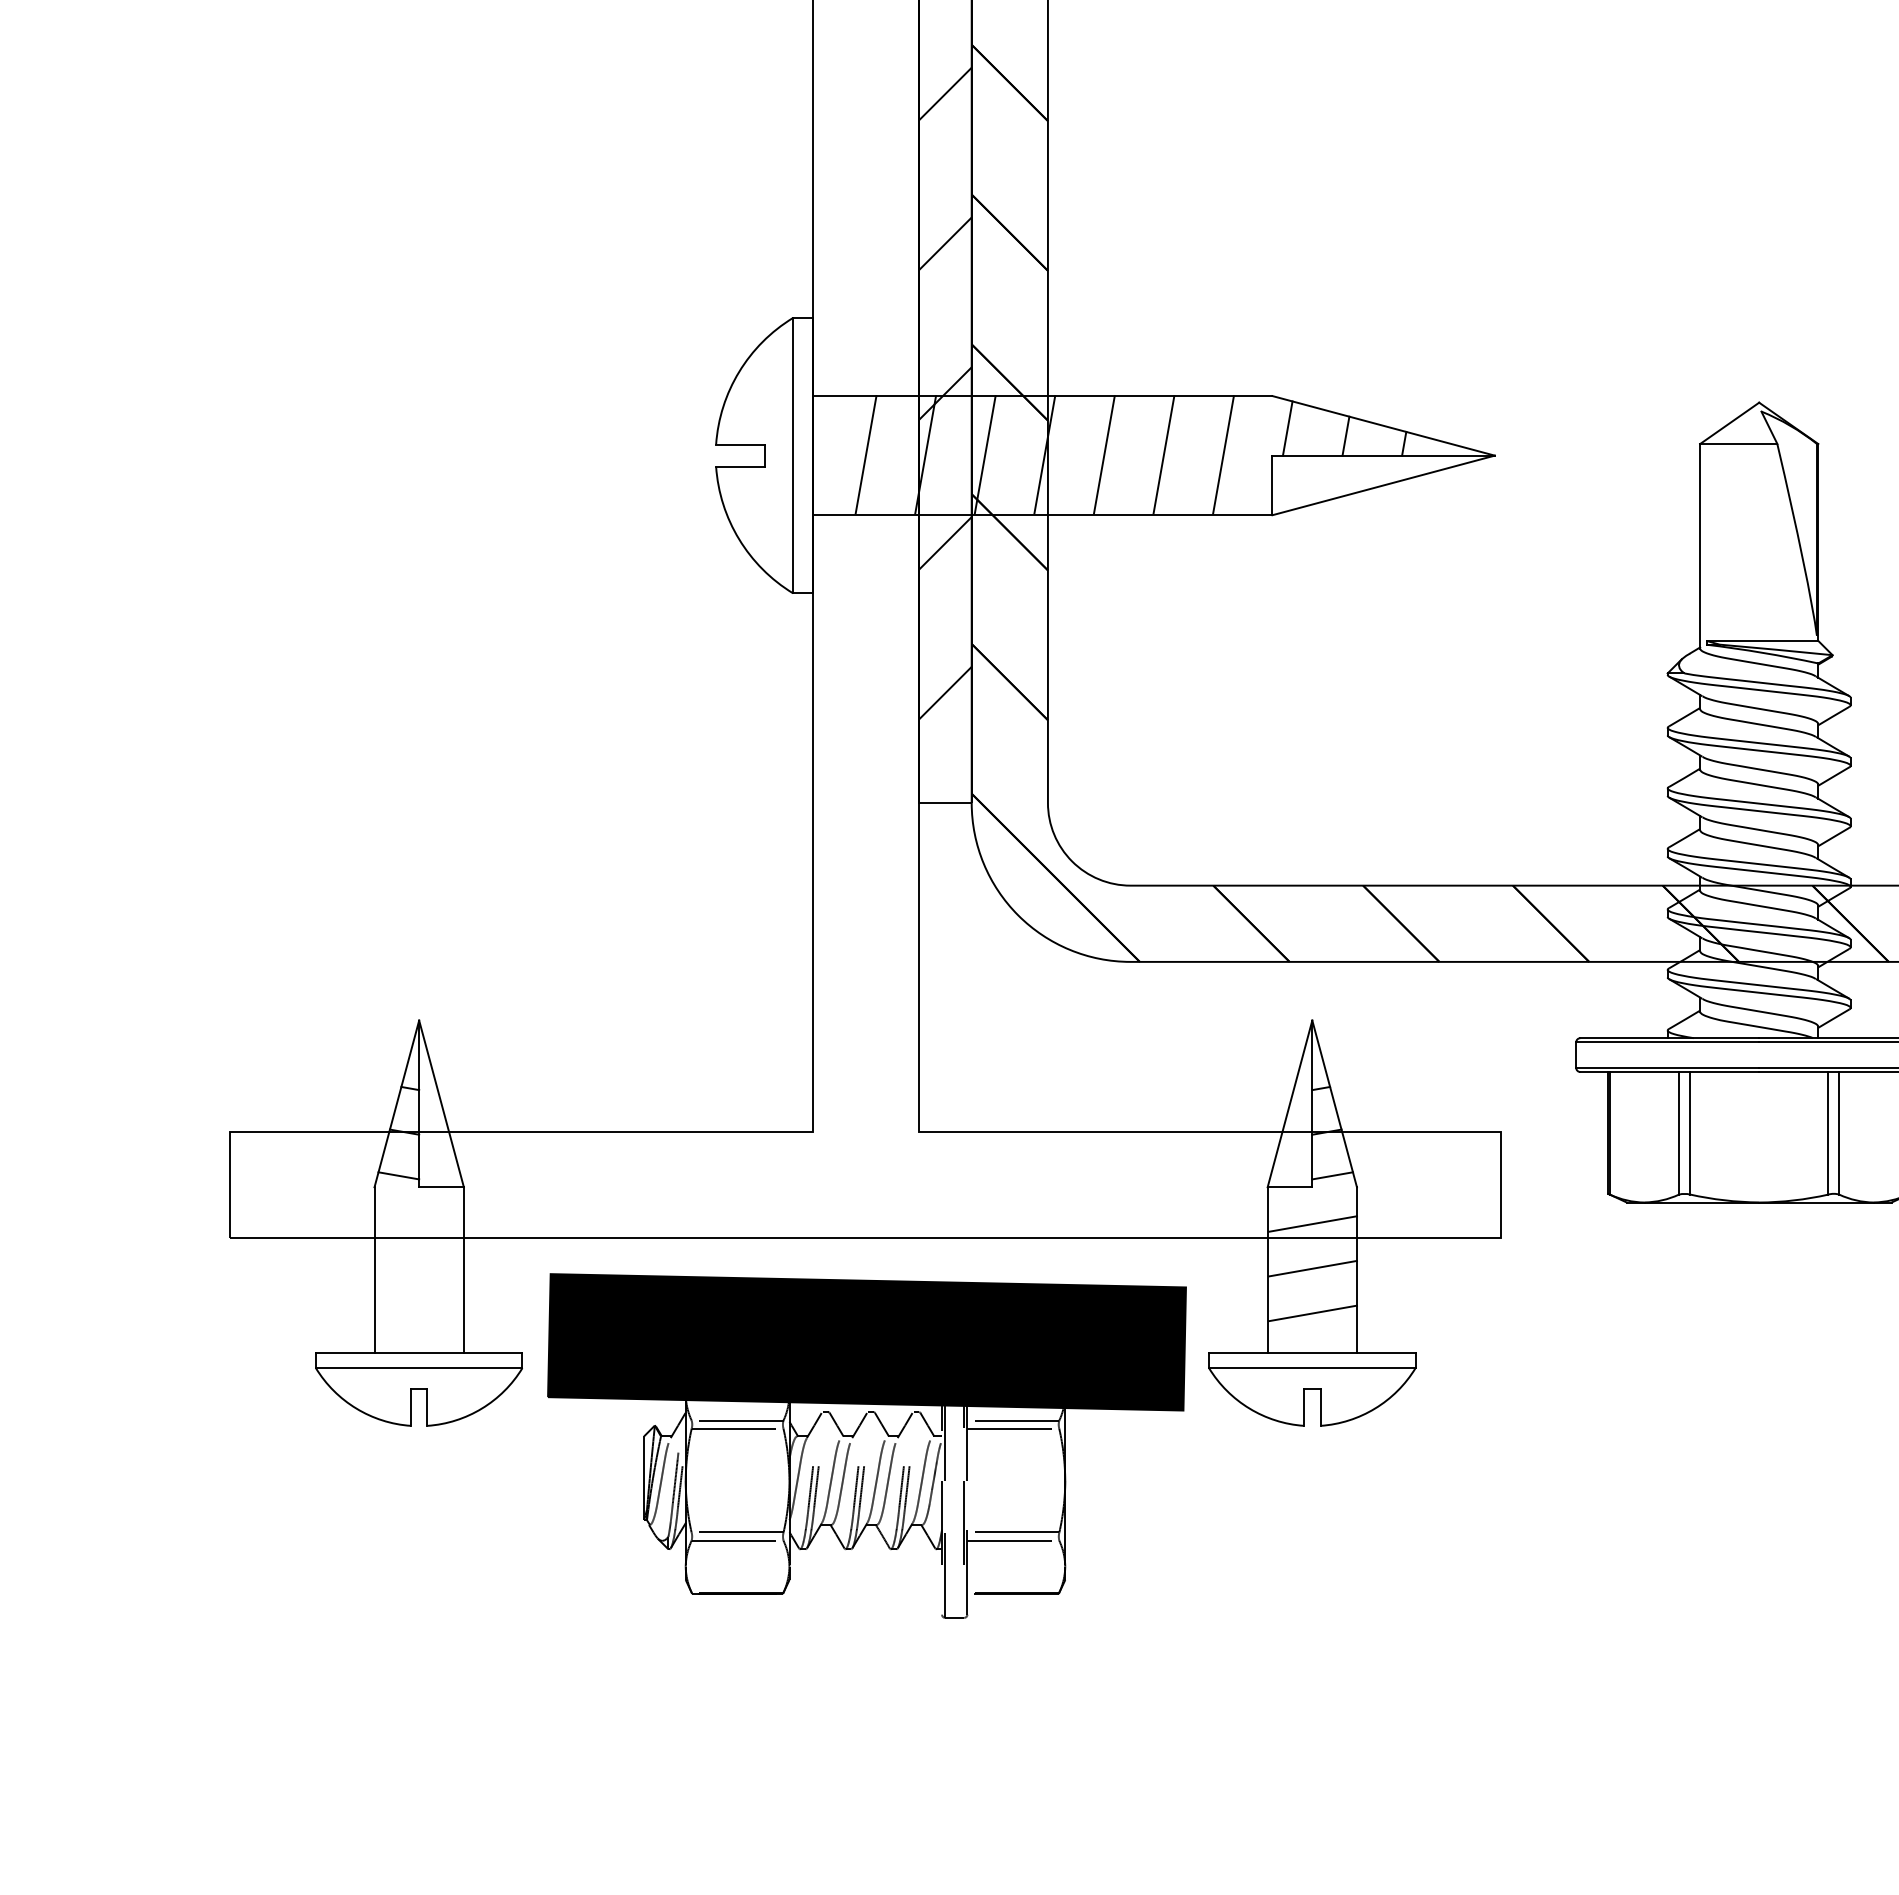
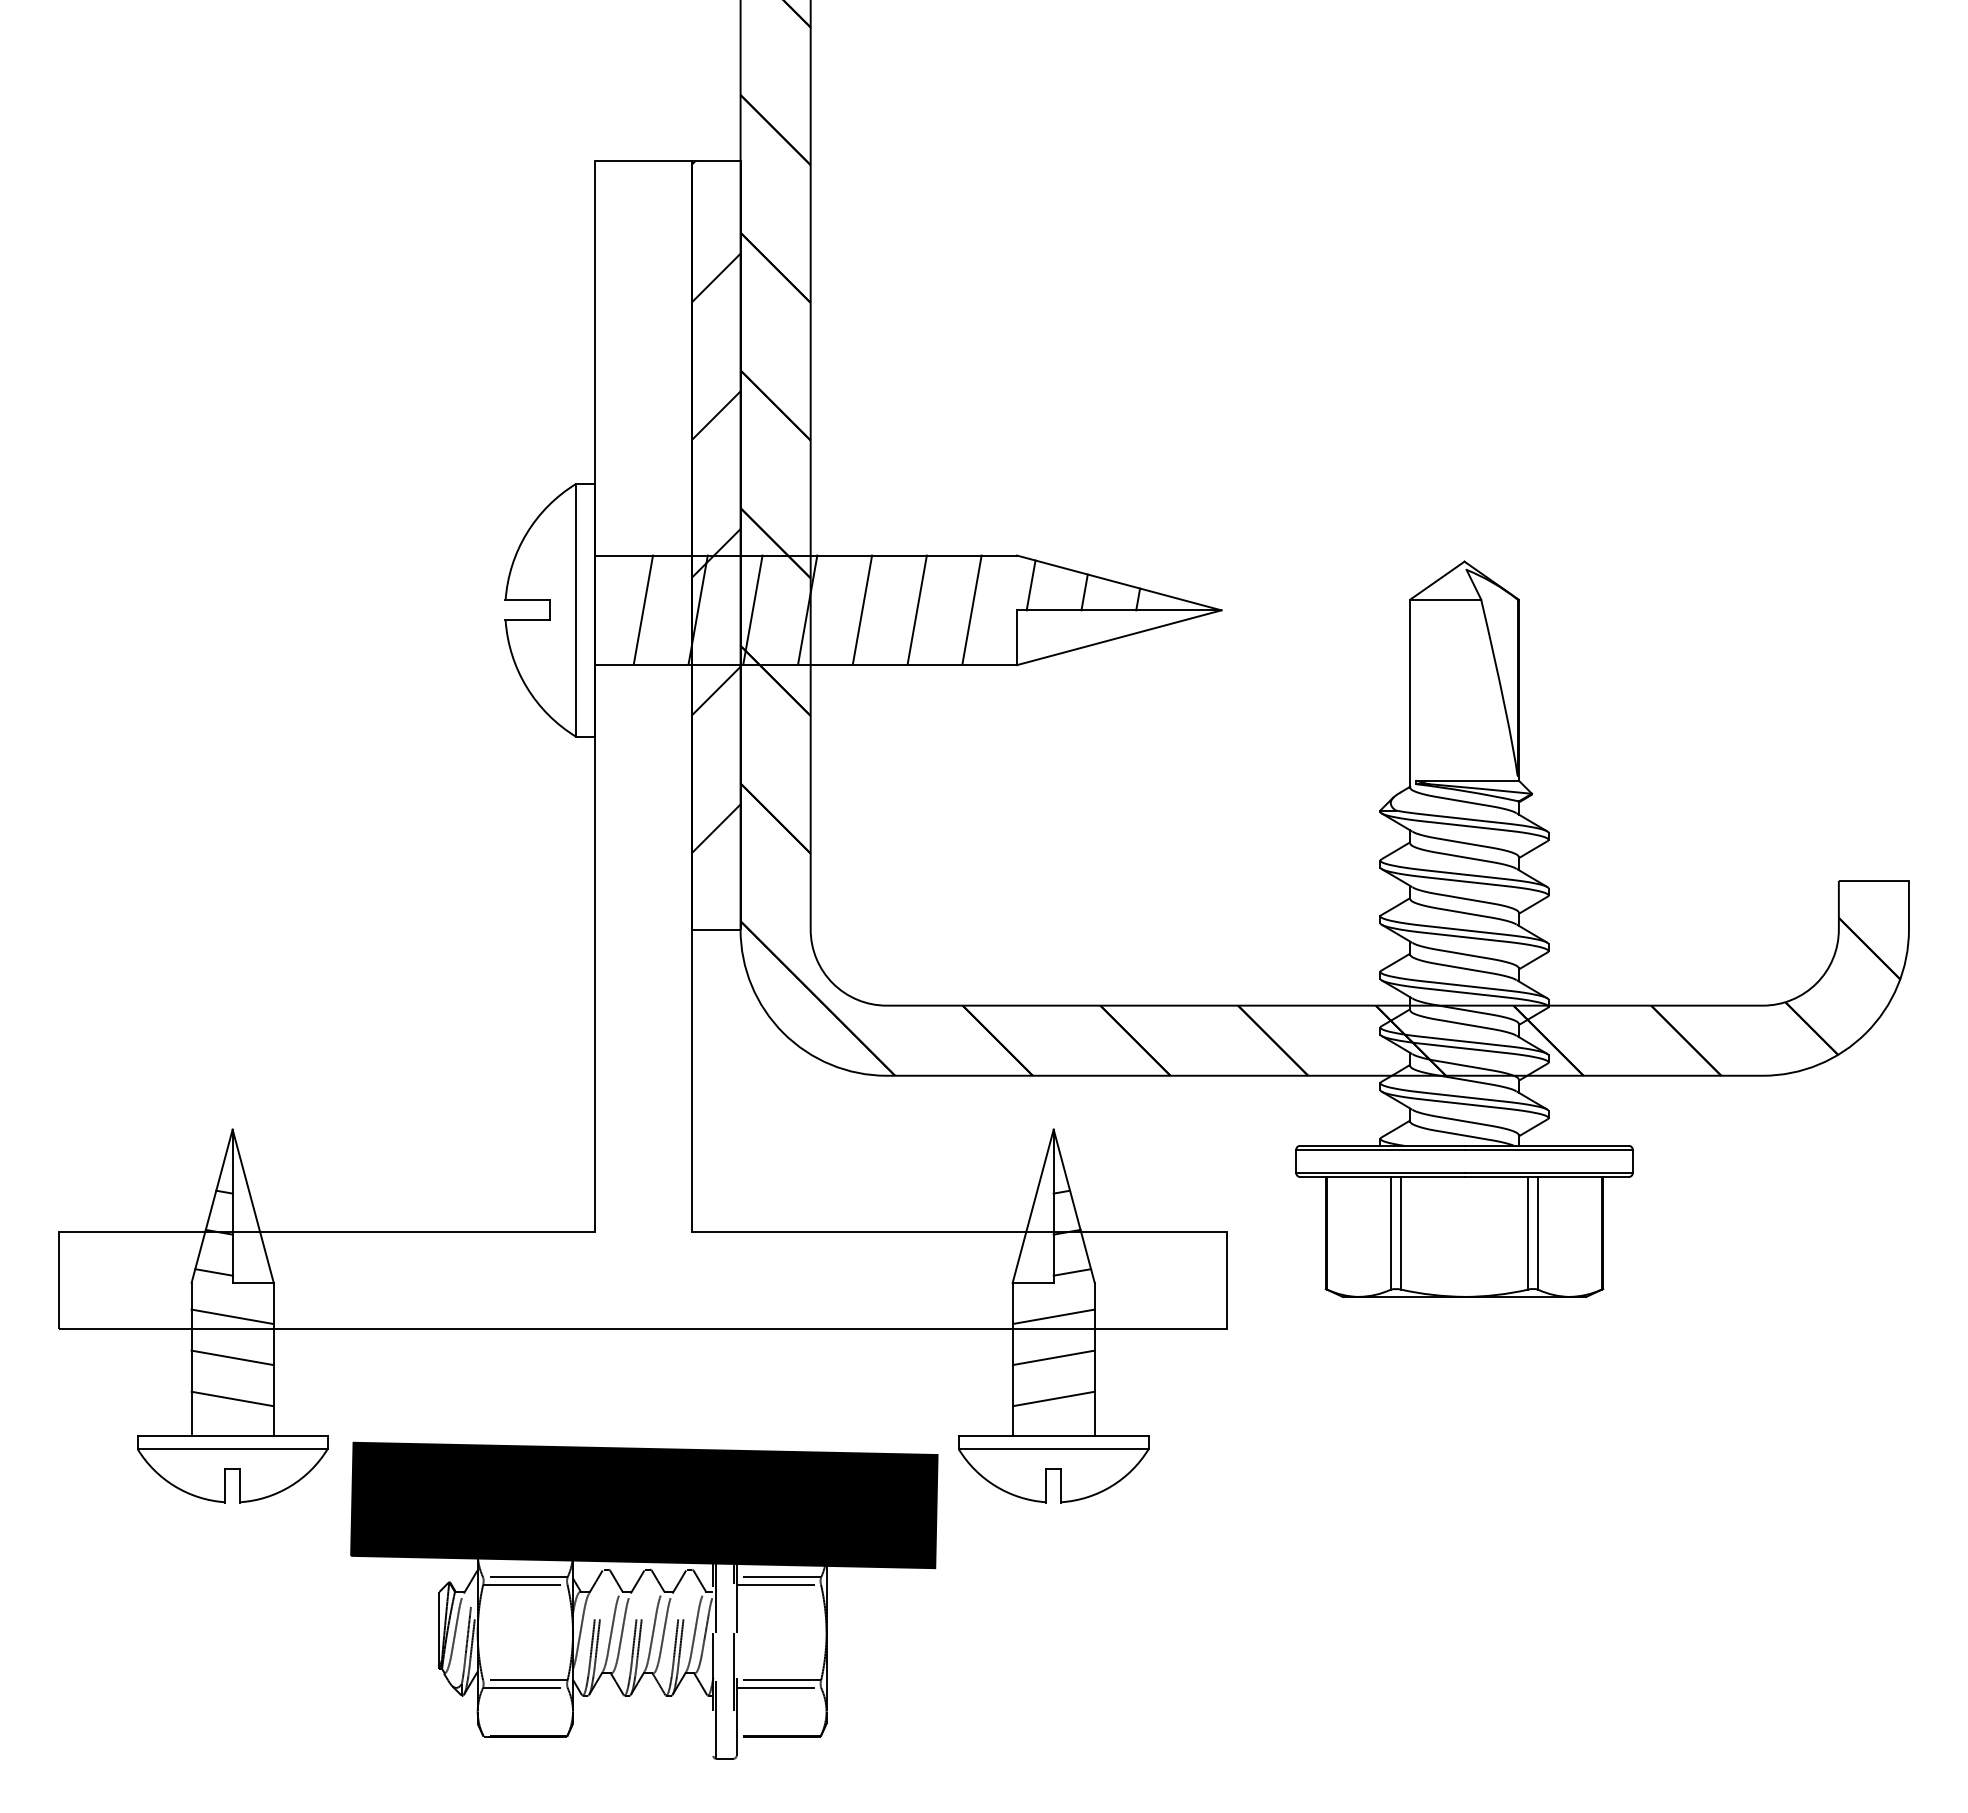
line: (417, 1223) -> (231, 1316), added
line: (417, 1268) -> (231, 1357), added
line: (417, 1312) -> (231, 1398), added
part: (881, 1447) -> (657, 1602), moved

